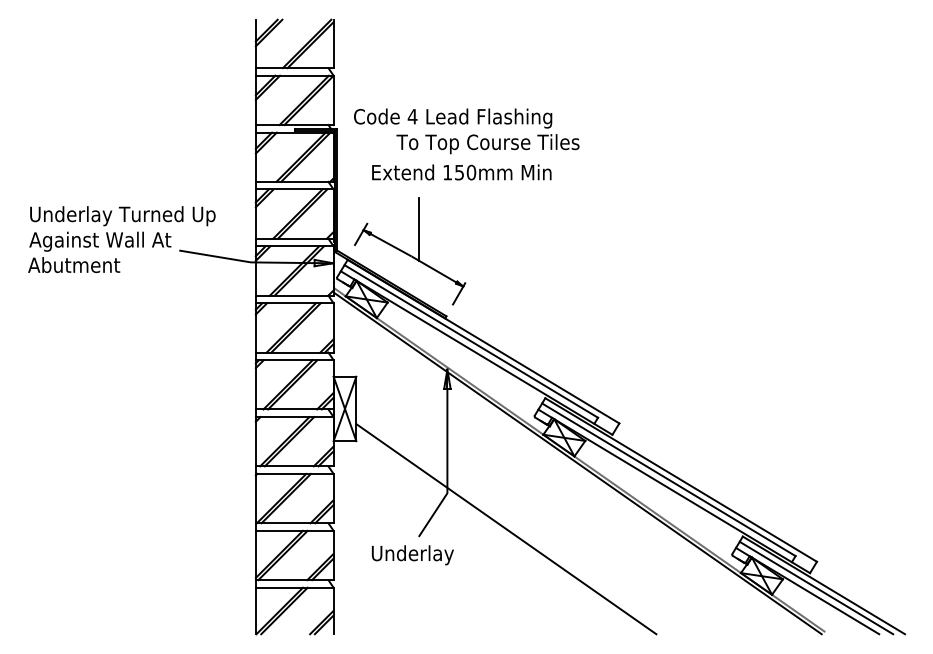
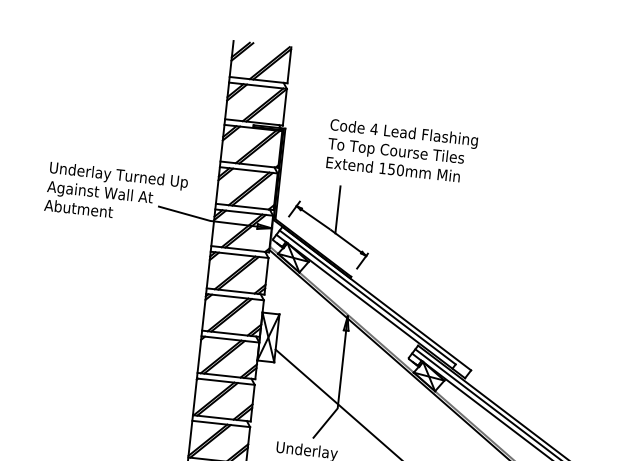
text: (453, 118) -> (404, 133), moved
text: (461, 172) -> (393, 169), moved

